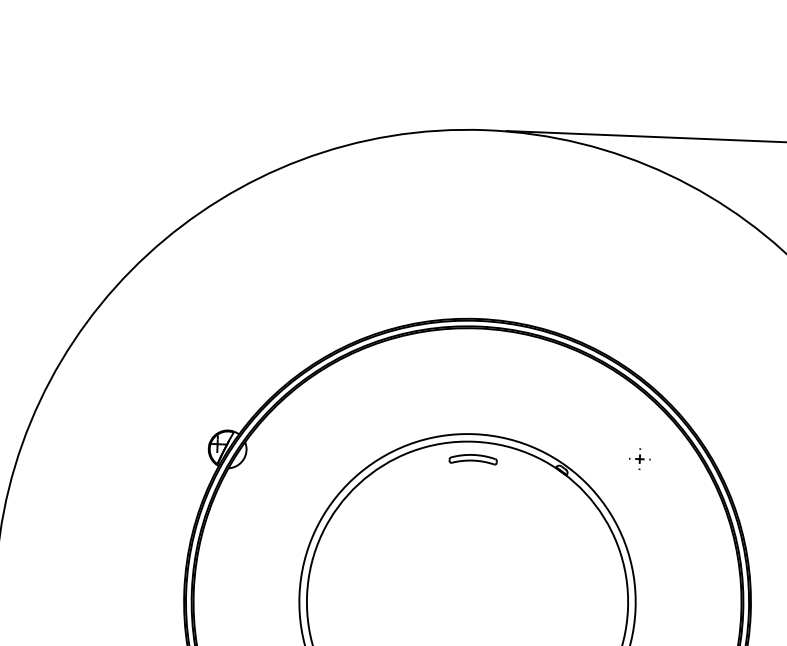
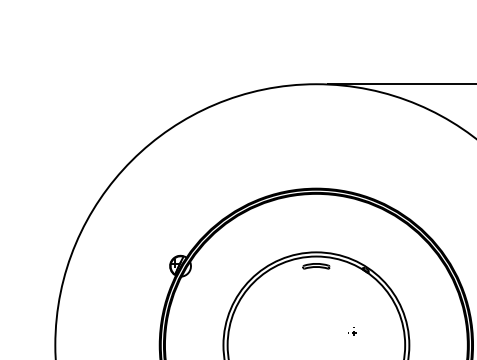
part: (636, 455) -> (352, 331), moved

